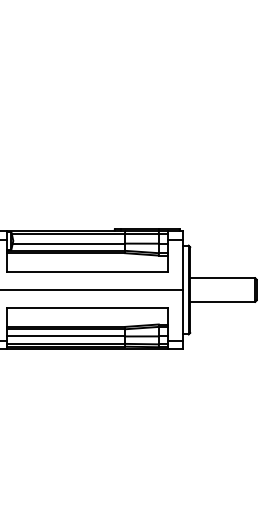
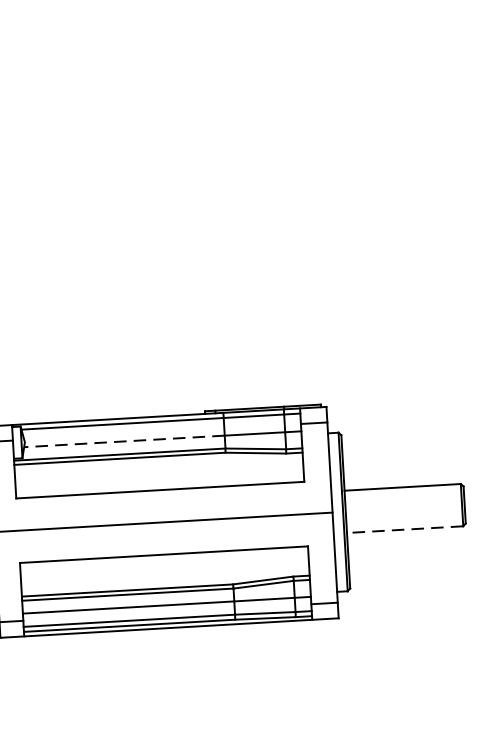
line: (68, 243) -> (123, 441), solid -> dashed
line: (222, 301) -> (404, 528), solid -> dashed

